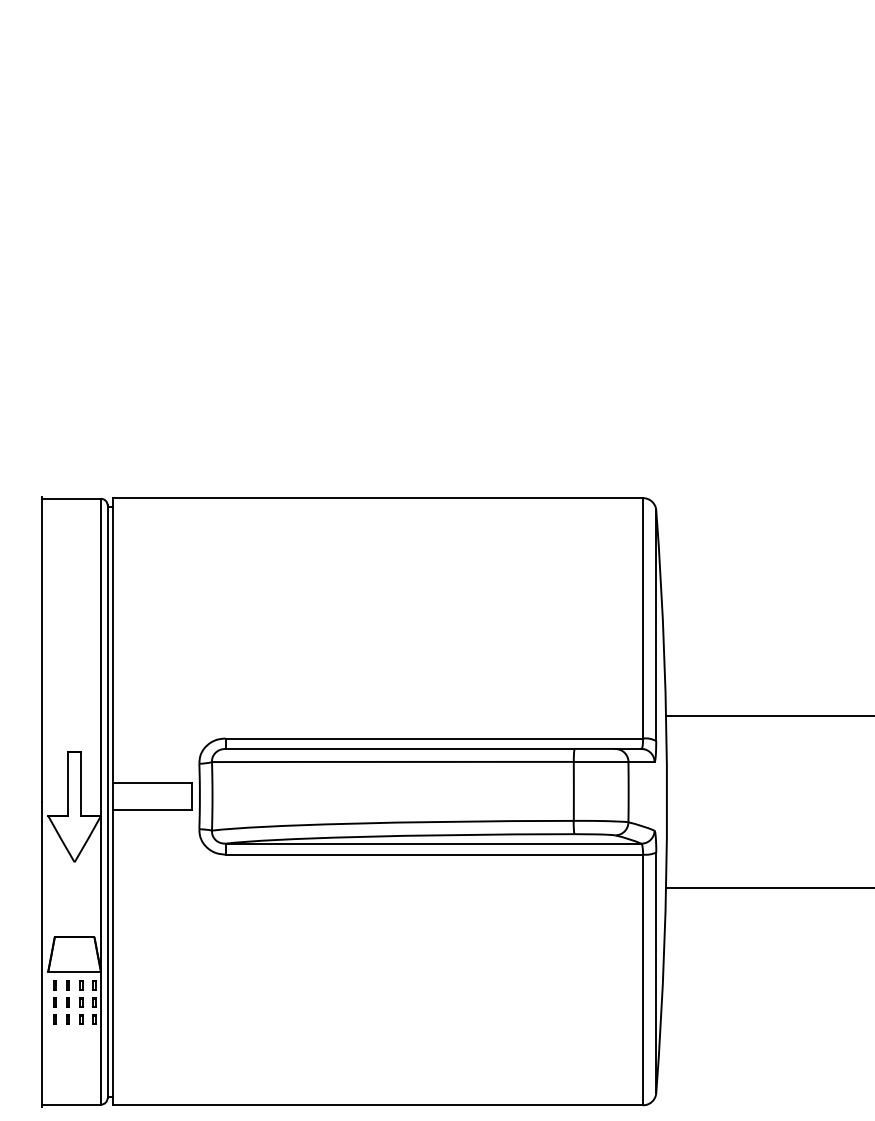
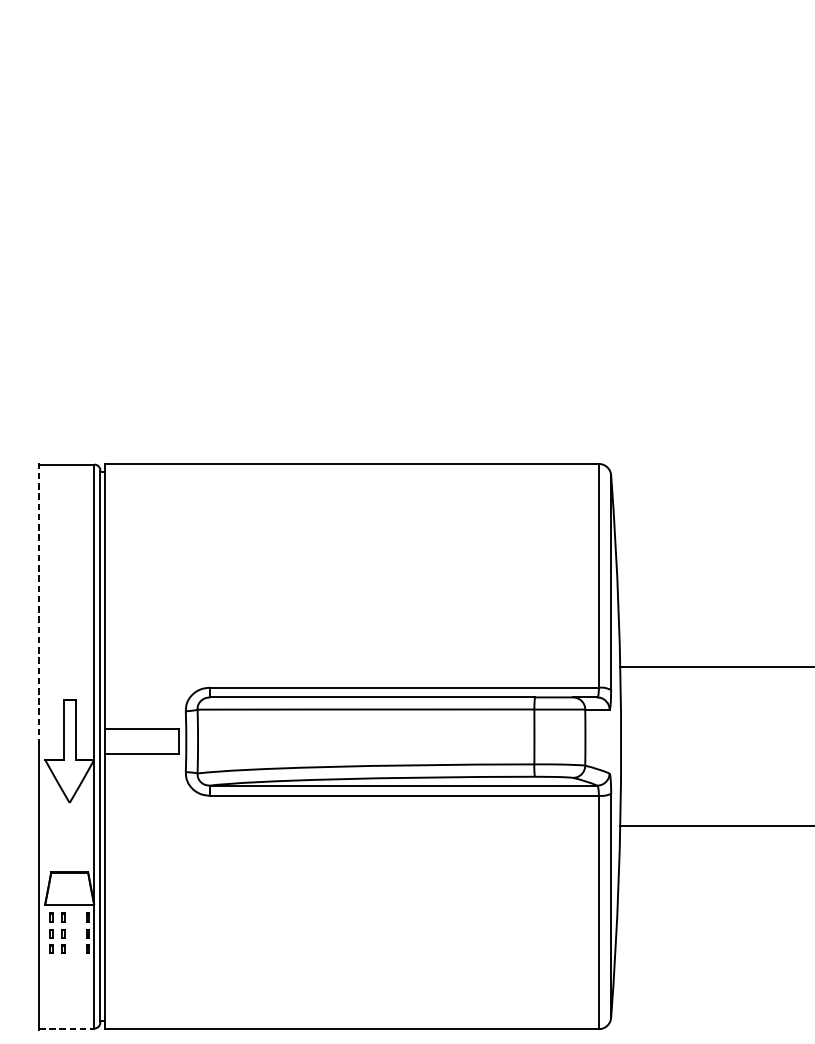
line: (41, 649) -> (38, 604), solid -> dashed
line: (80, 1002) -> (75, 933), removed
line: (71, 1104) -> (66, 1028), solid -> dashed

